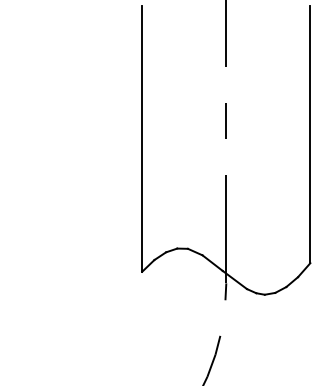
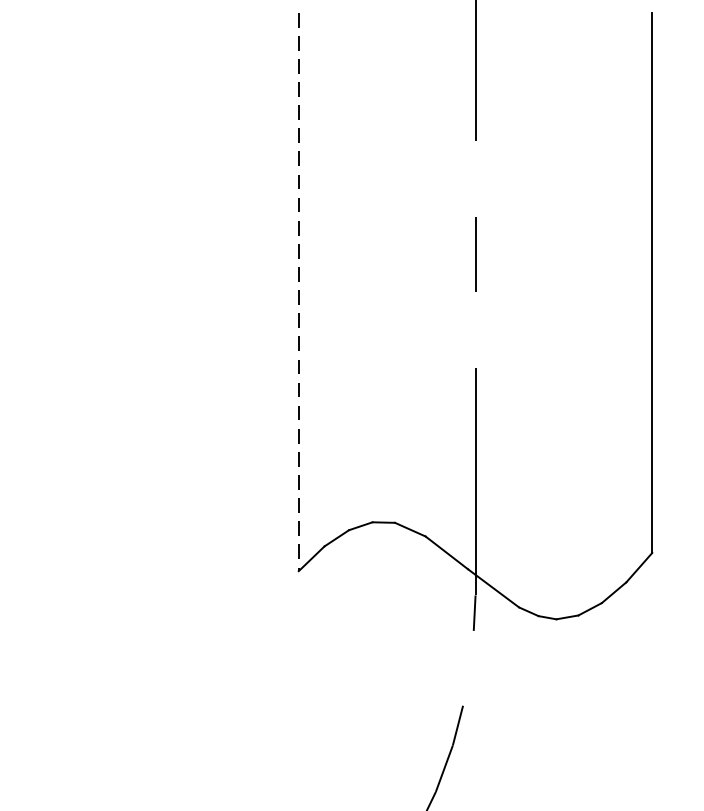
line: (142, 138) -> (299, 290), solid -> dashed

